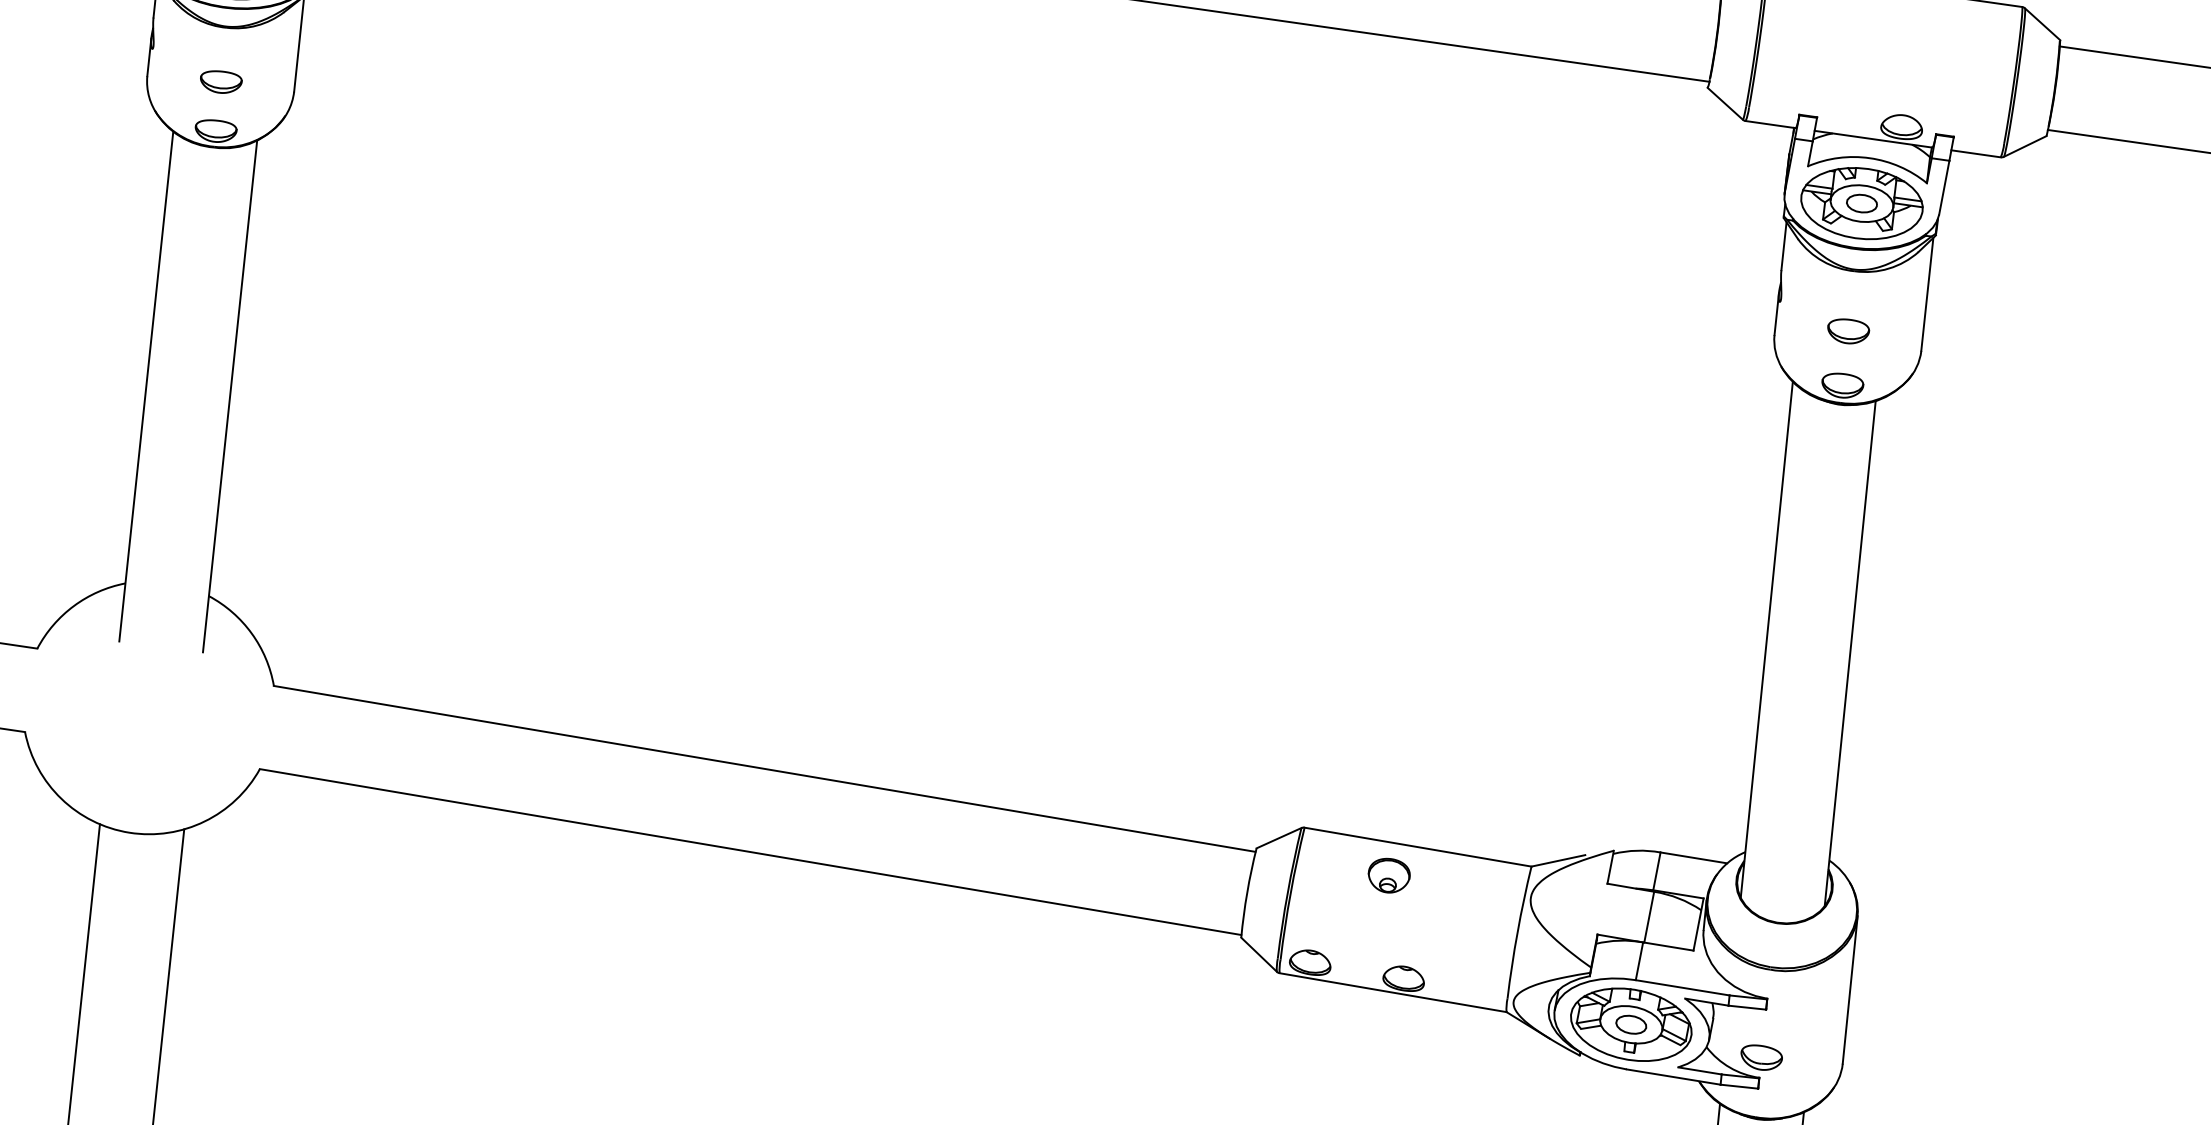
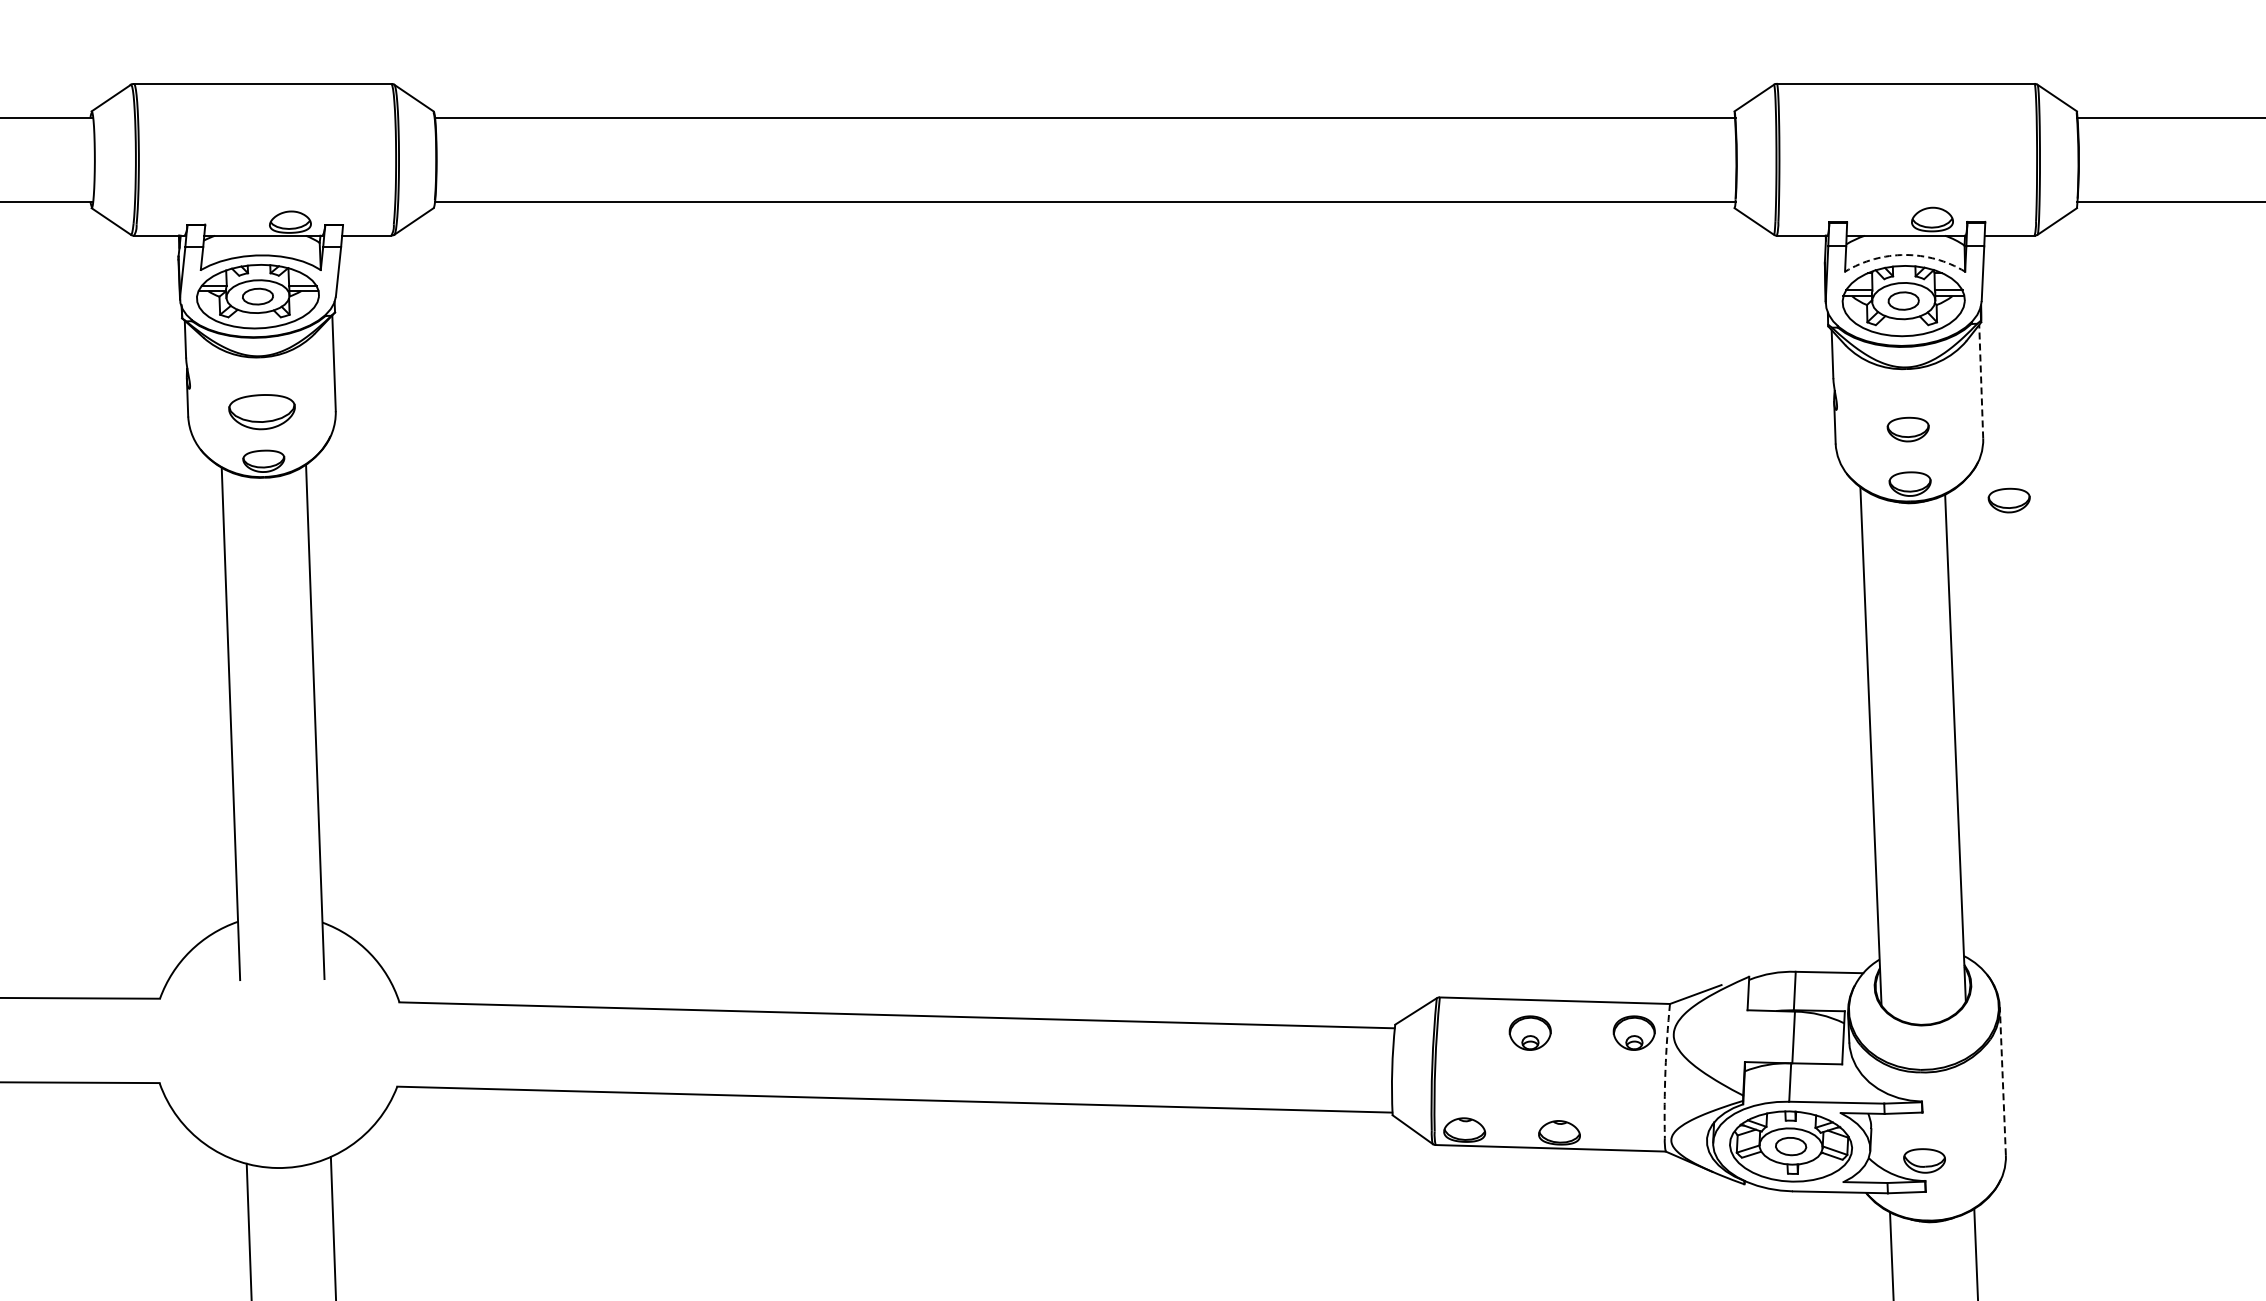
part: (220, 81) -> (261, 411), size x1.6
arc: (1870, 158) -> (1905, 255), solid -> dashed
line: (1927, 294) -> (1981, 381), solid -> dashed
part: (1937, 415) -> (2008, 500), added
part: (1491, 889) -> (1633, 1032), added
arc: (1517, 932) -> (1665, 1071), solid -> dashed
line: (1849, 989) -> (2002, 1080), solid -> dashed

